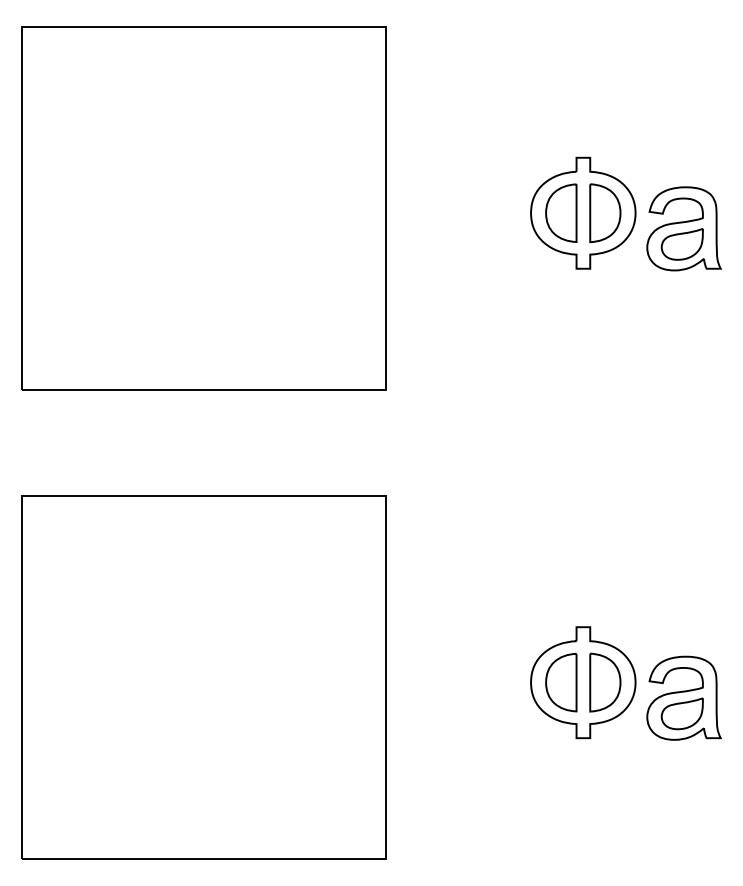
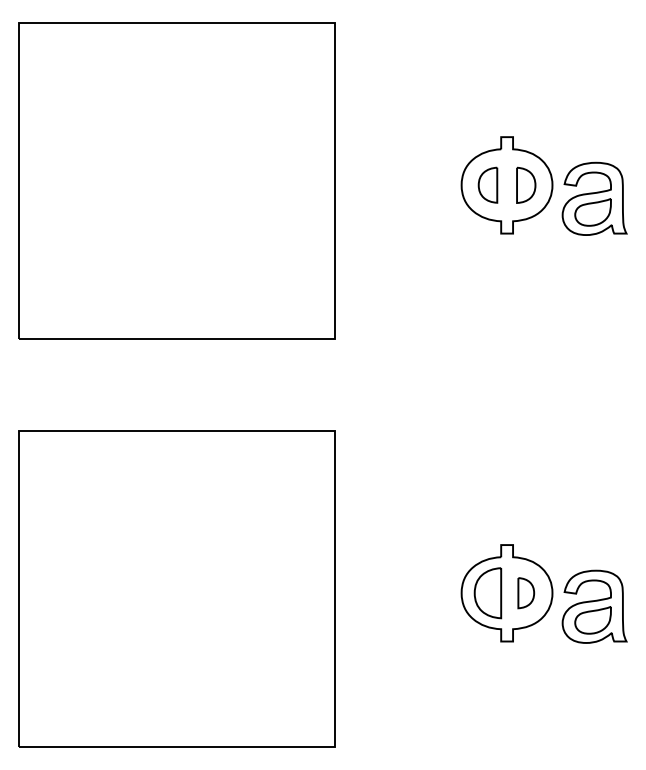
part: (561, 212) -> (488, 184), size x0.7
part: (605, 213) -> (526, 185), size x0.7
part: (605, 682) -> (526, 593), size x0.6

